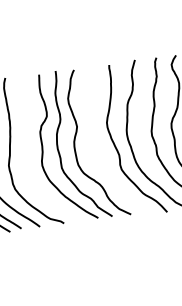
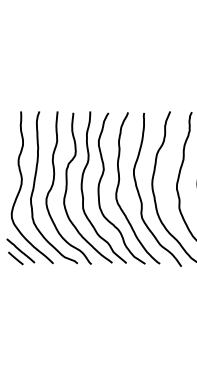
curve: (94, 140) -> (119, 185), added
curve: (29, 146) -> (54, 182), added

